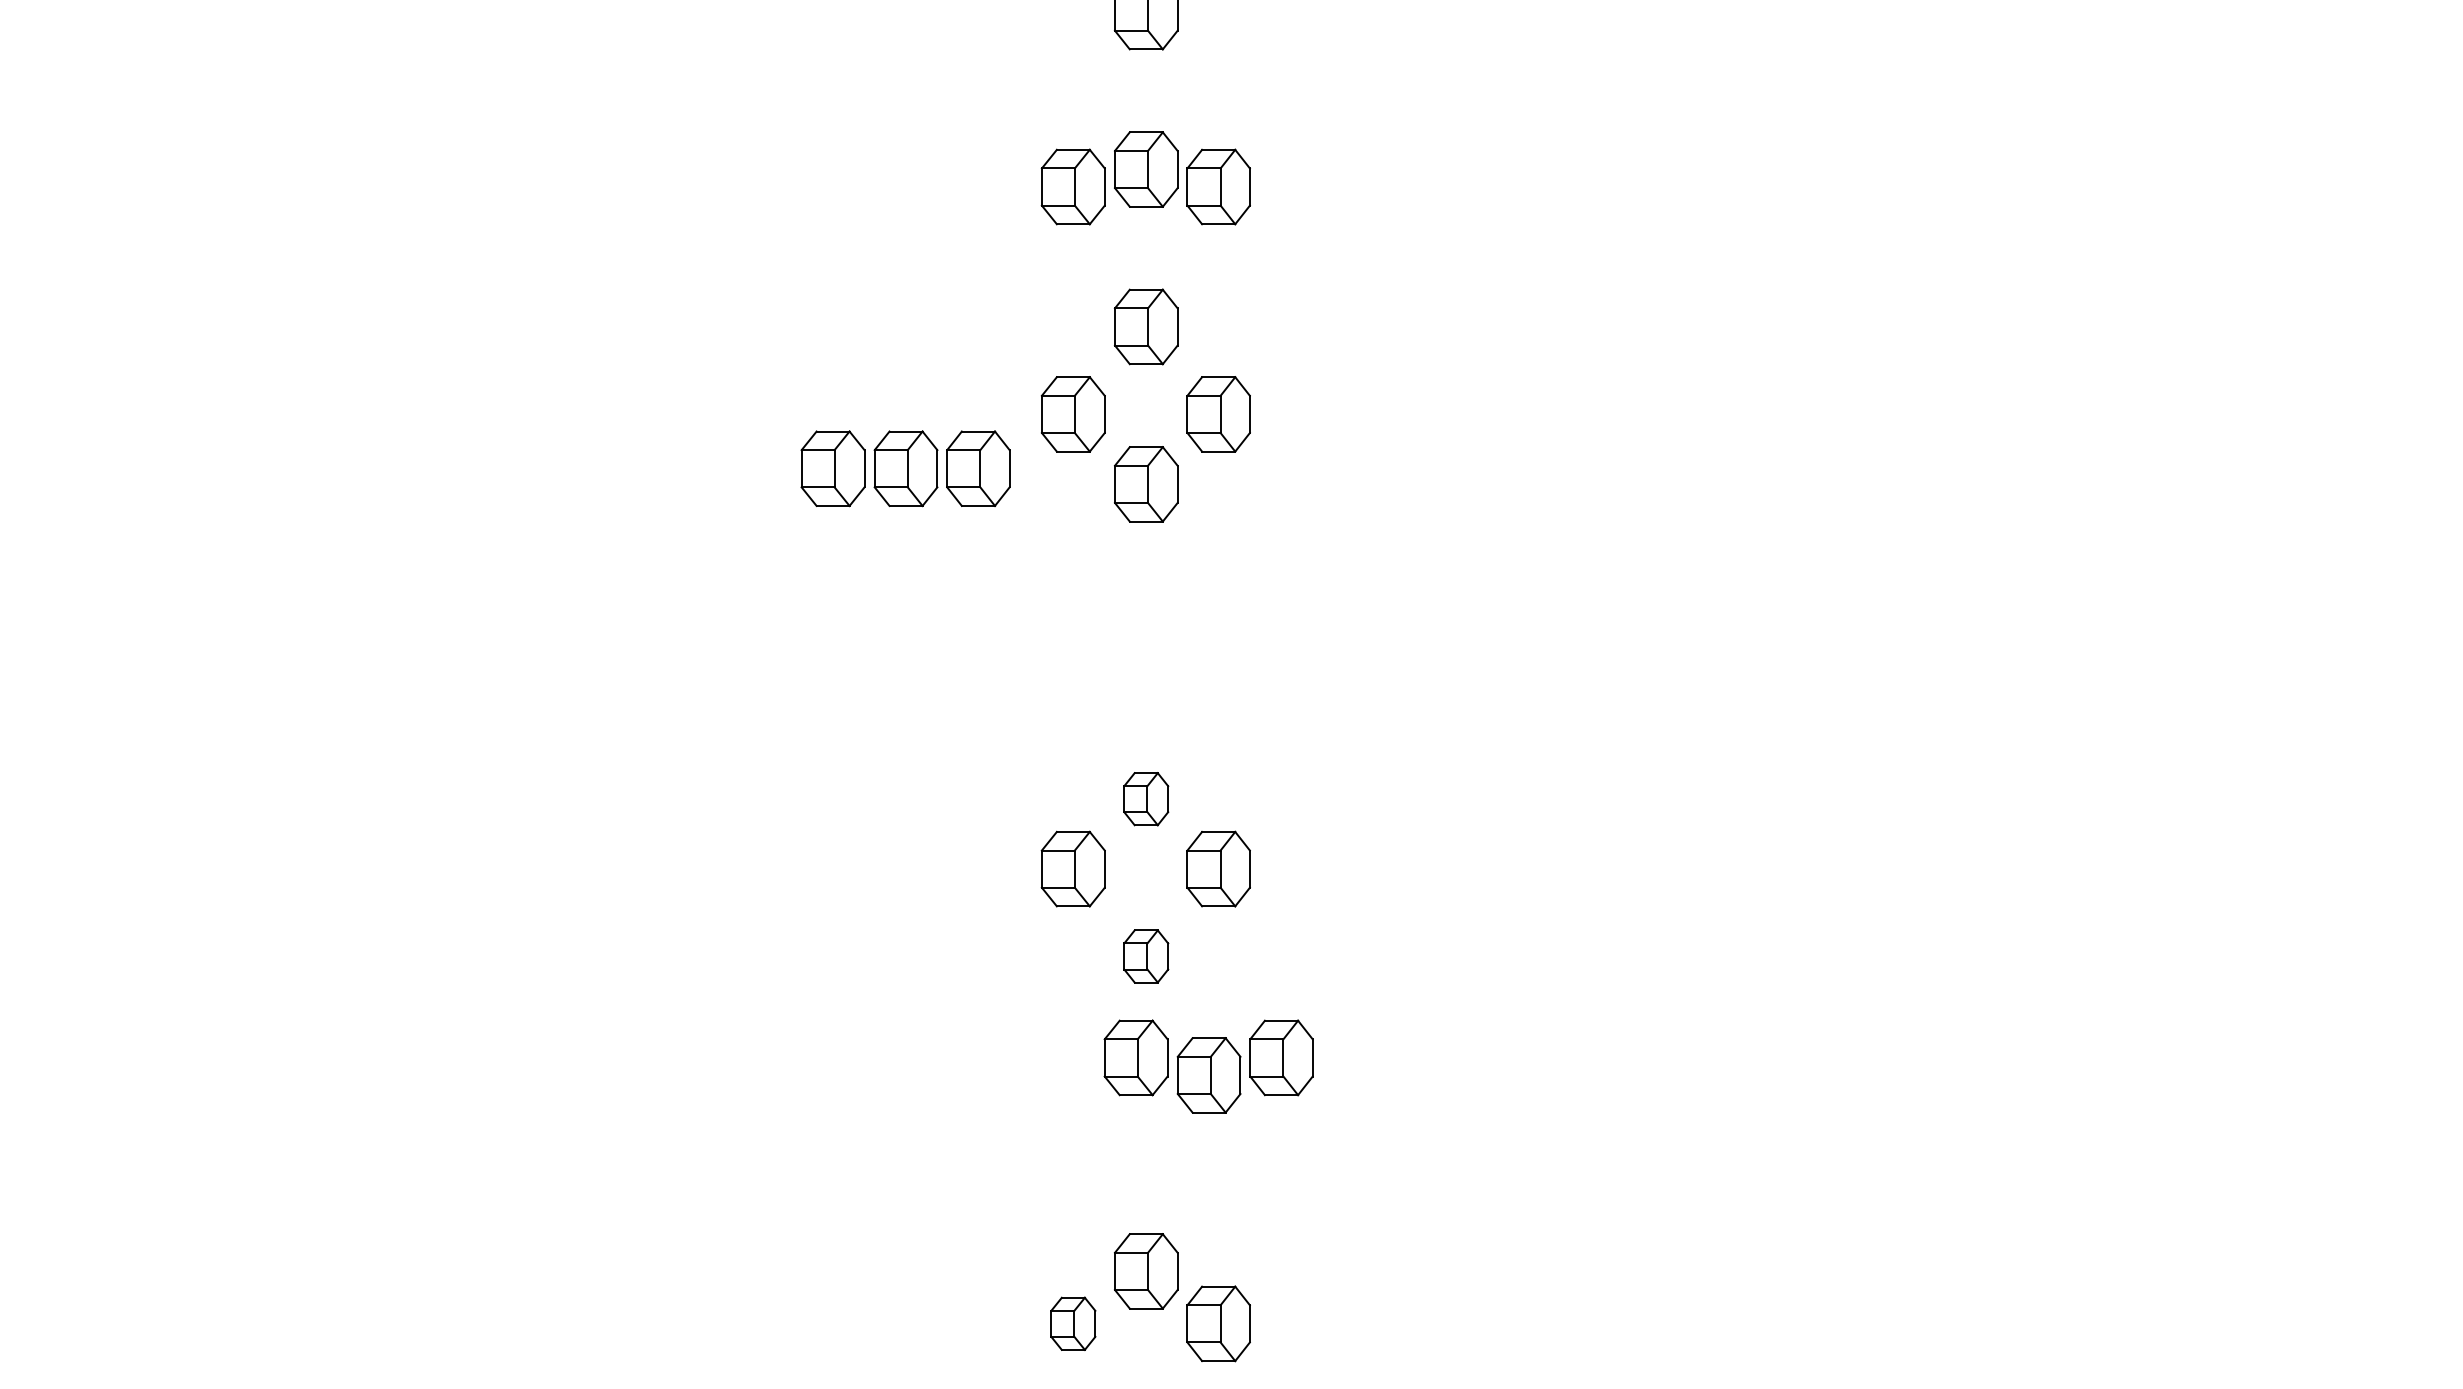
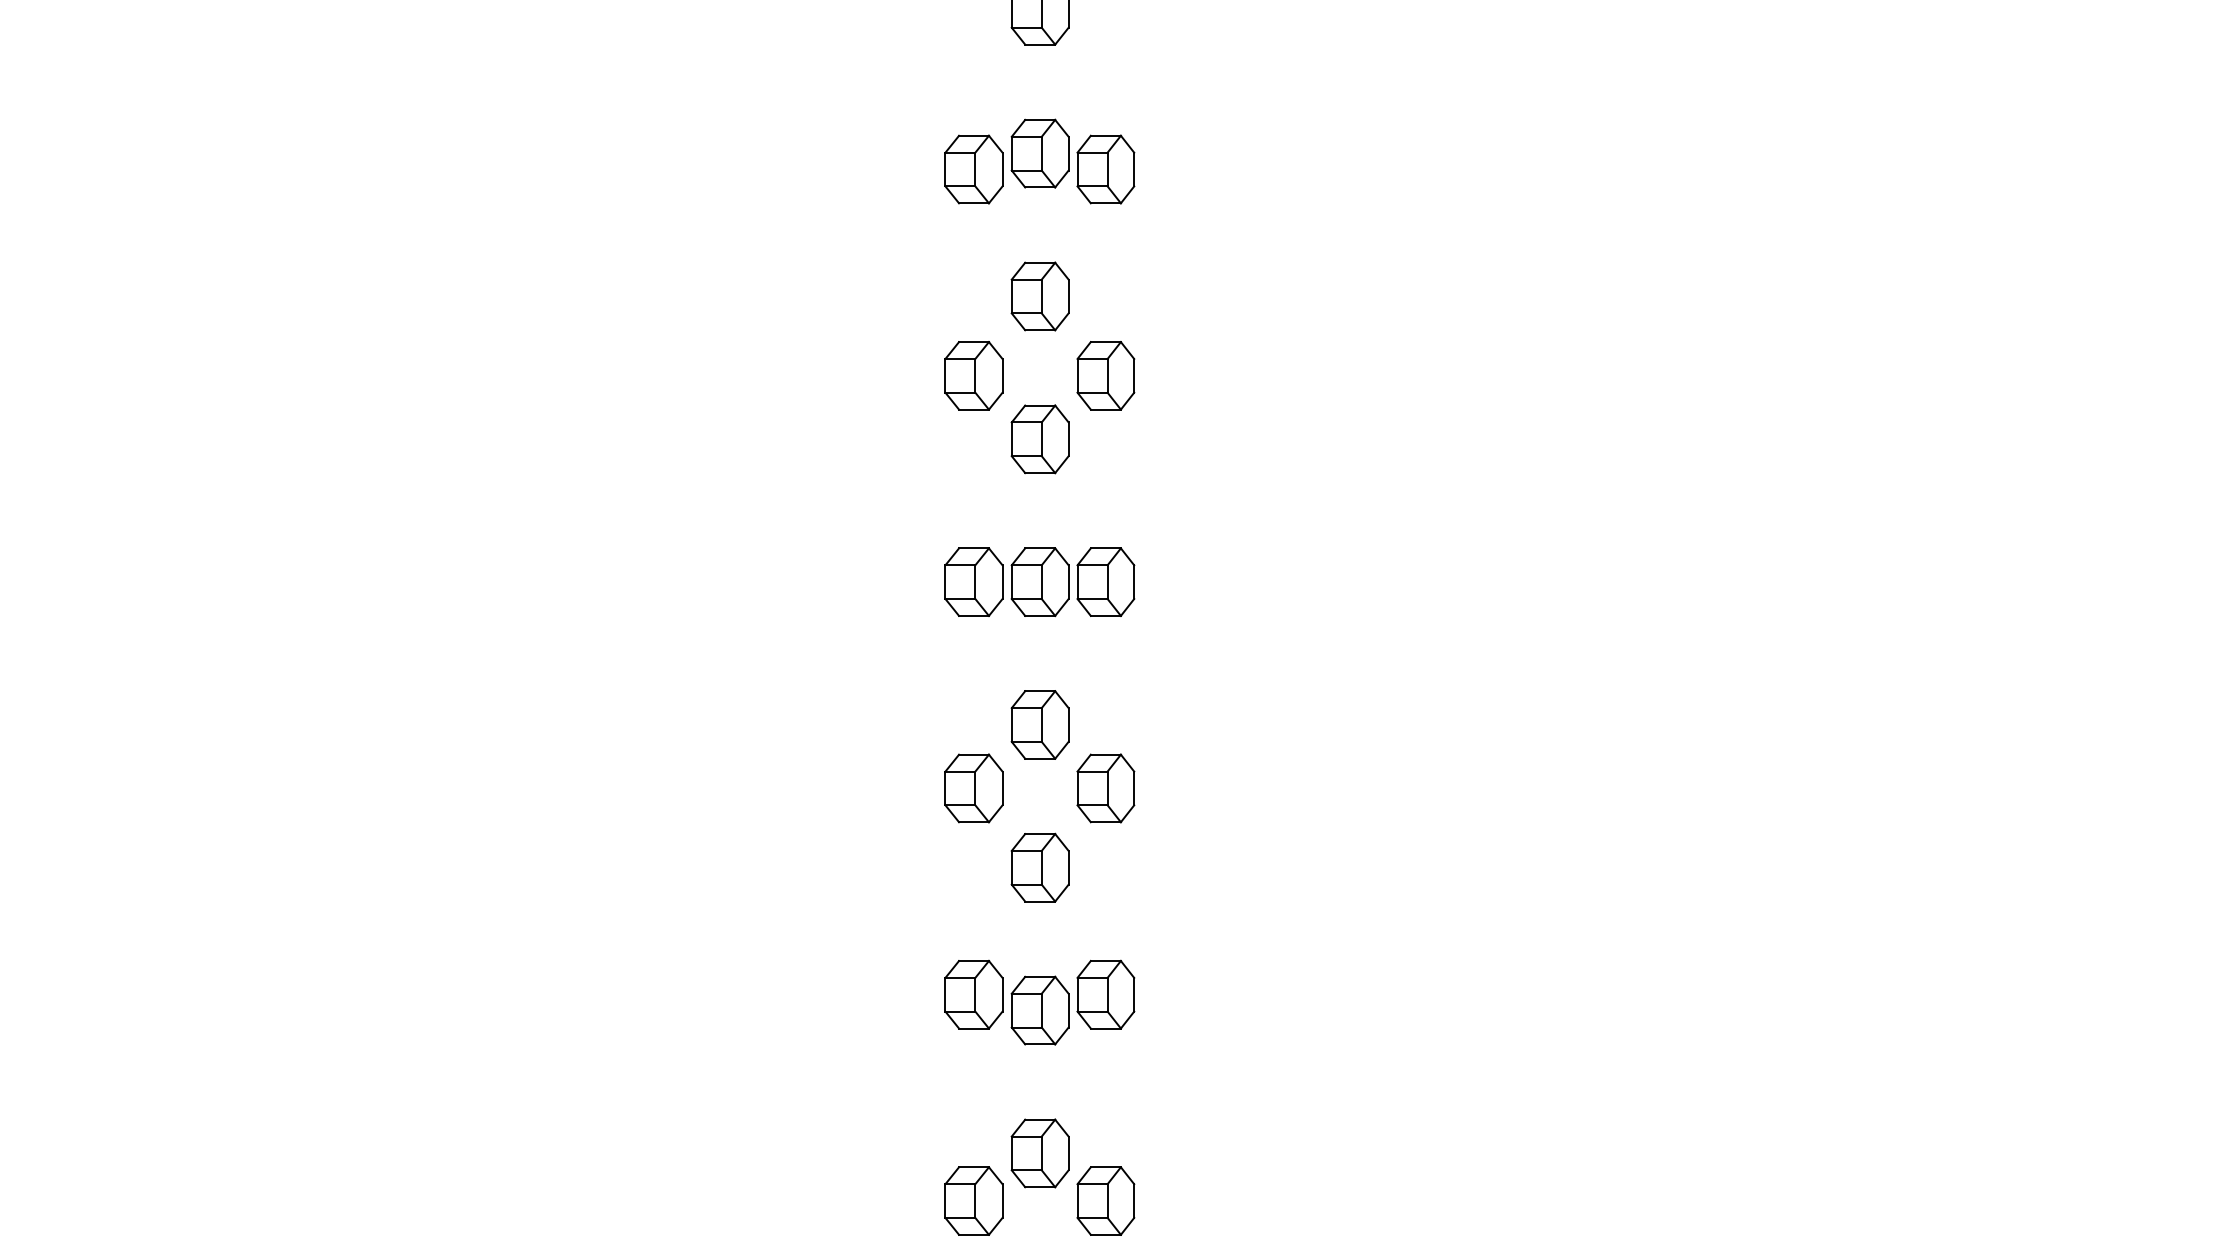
part: (905, 469) -> (1039, 582), moved
part: (1145, 798) -> (1039, 724), size x1.43
part: (1145, 956) -> (1039, 867), size x1.43
part: (1208, 1066) -> (1039, 1002), moved
part: (1072, 1323) -> (973, 1200), size x1.43

